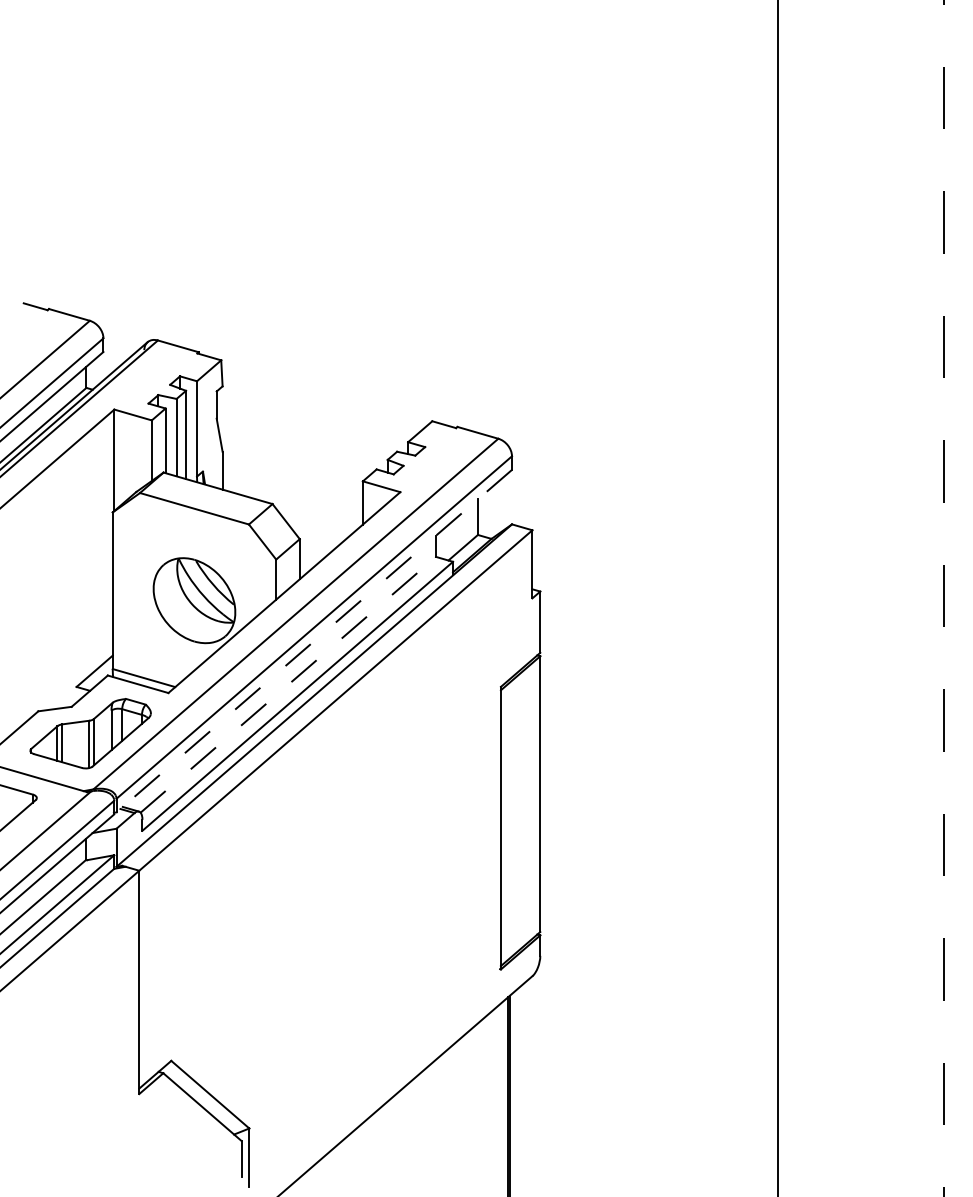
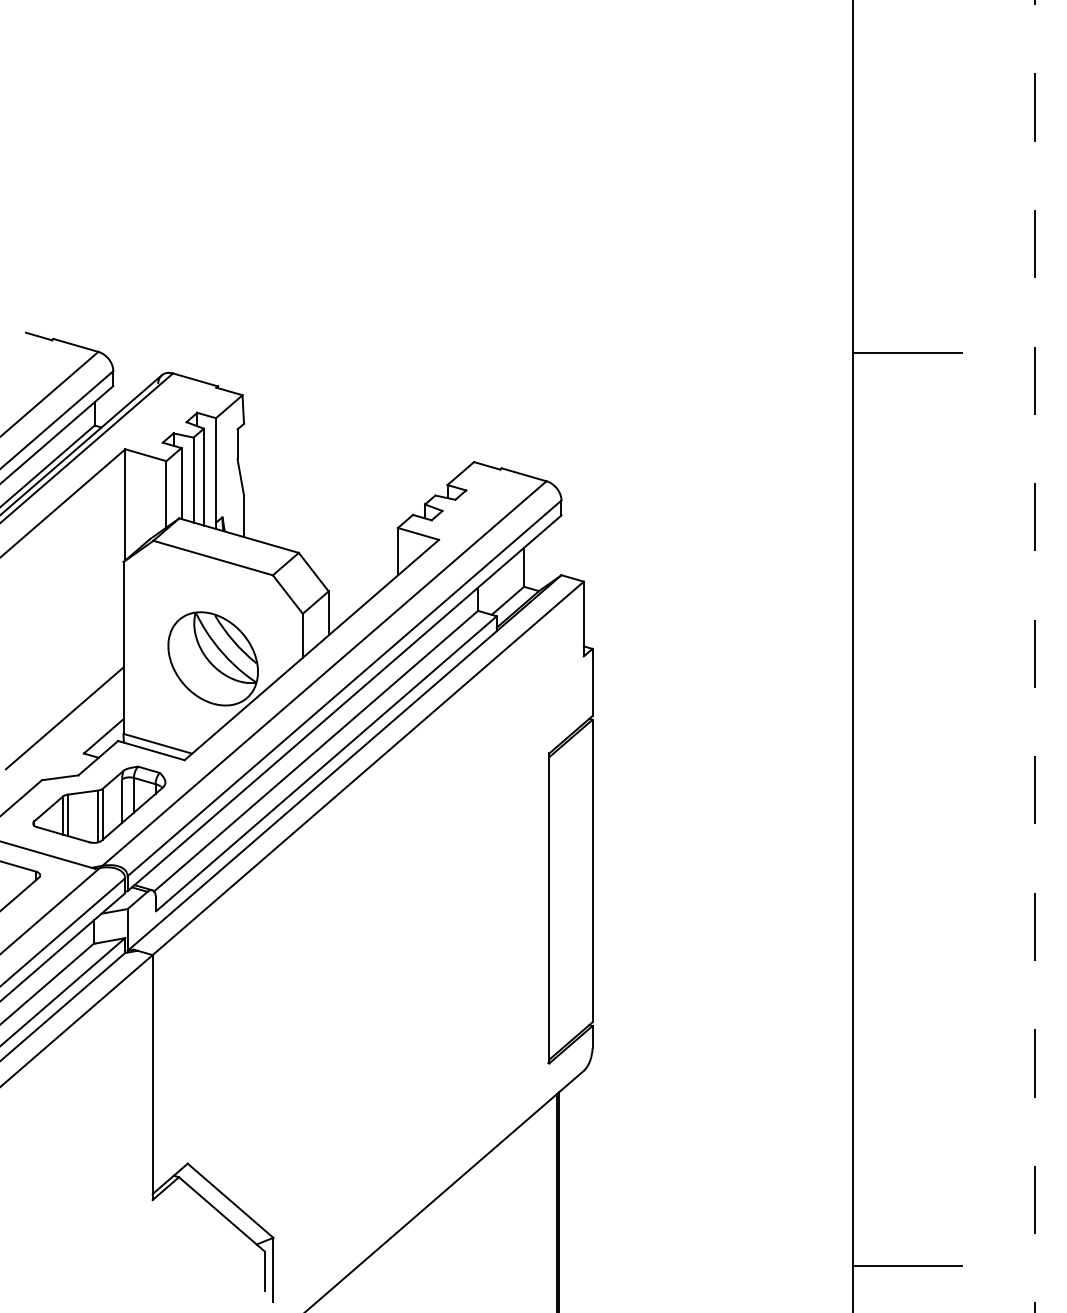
line: (827, 322) -> (907, 353), added
line: (314, 641) -> (344, 703), dashed -> solid
line: (58, 654) -> (64, 717), added
line: (288, 684) -> (316, 750), dashed -> solid
line: (827, 1154) -> (907, 1266), added

